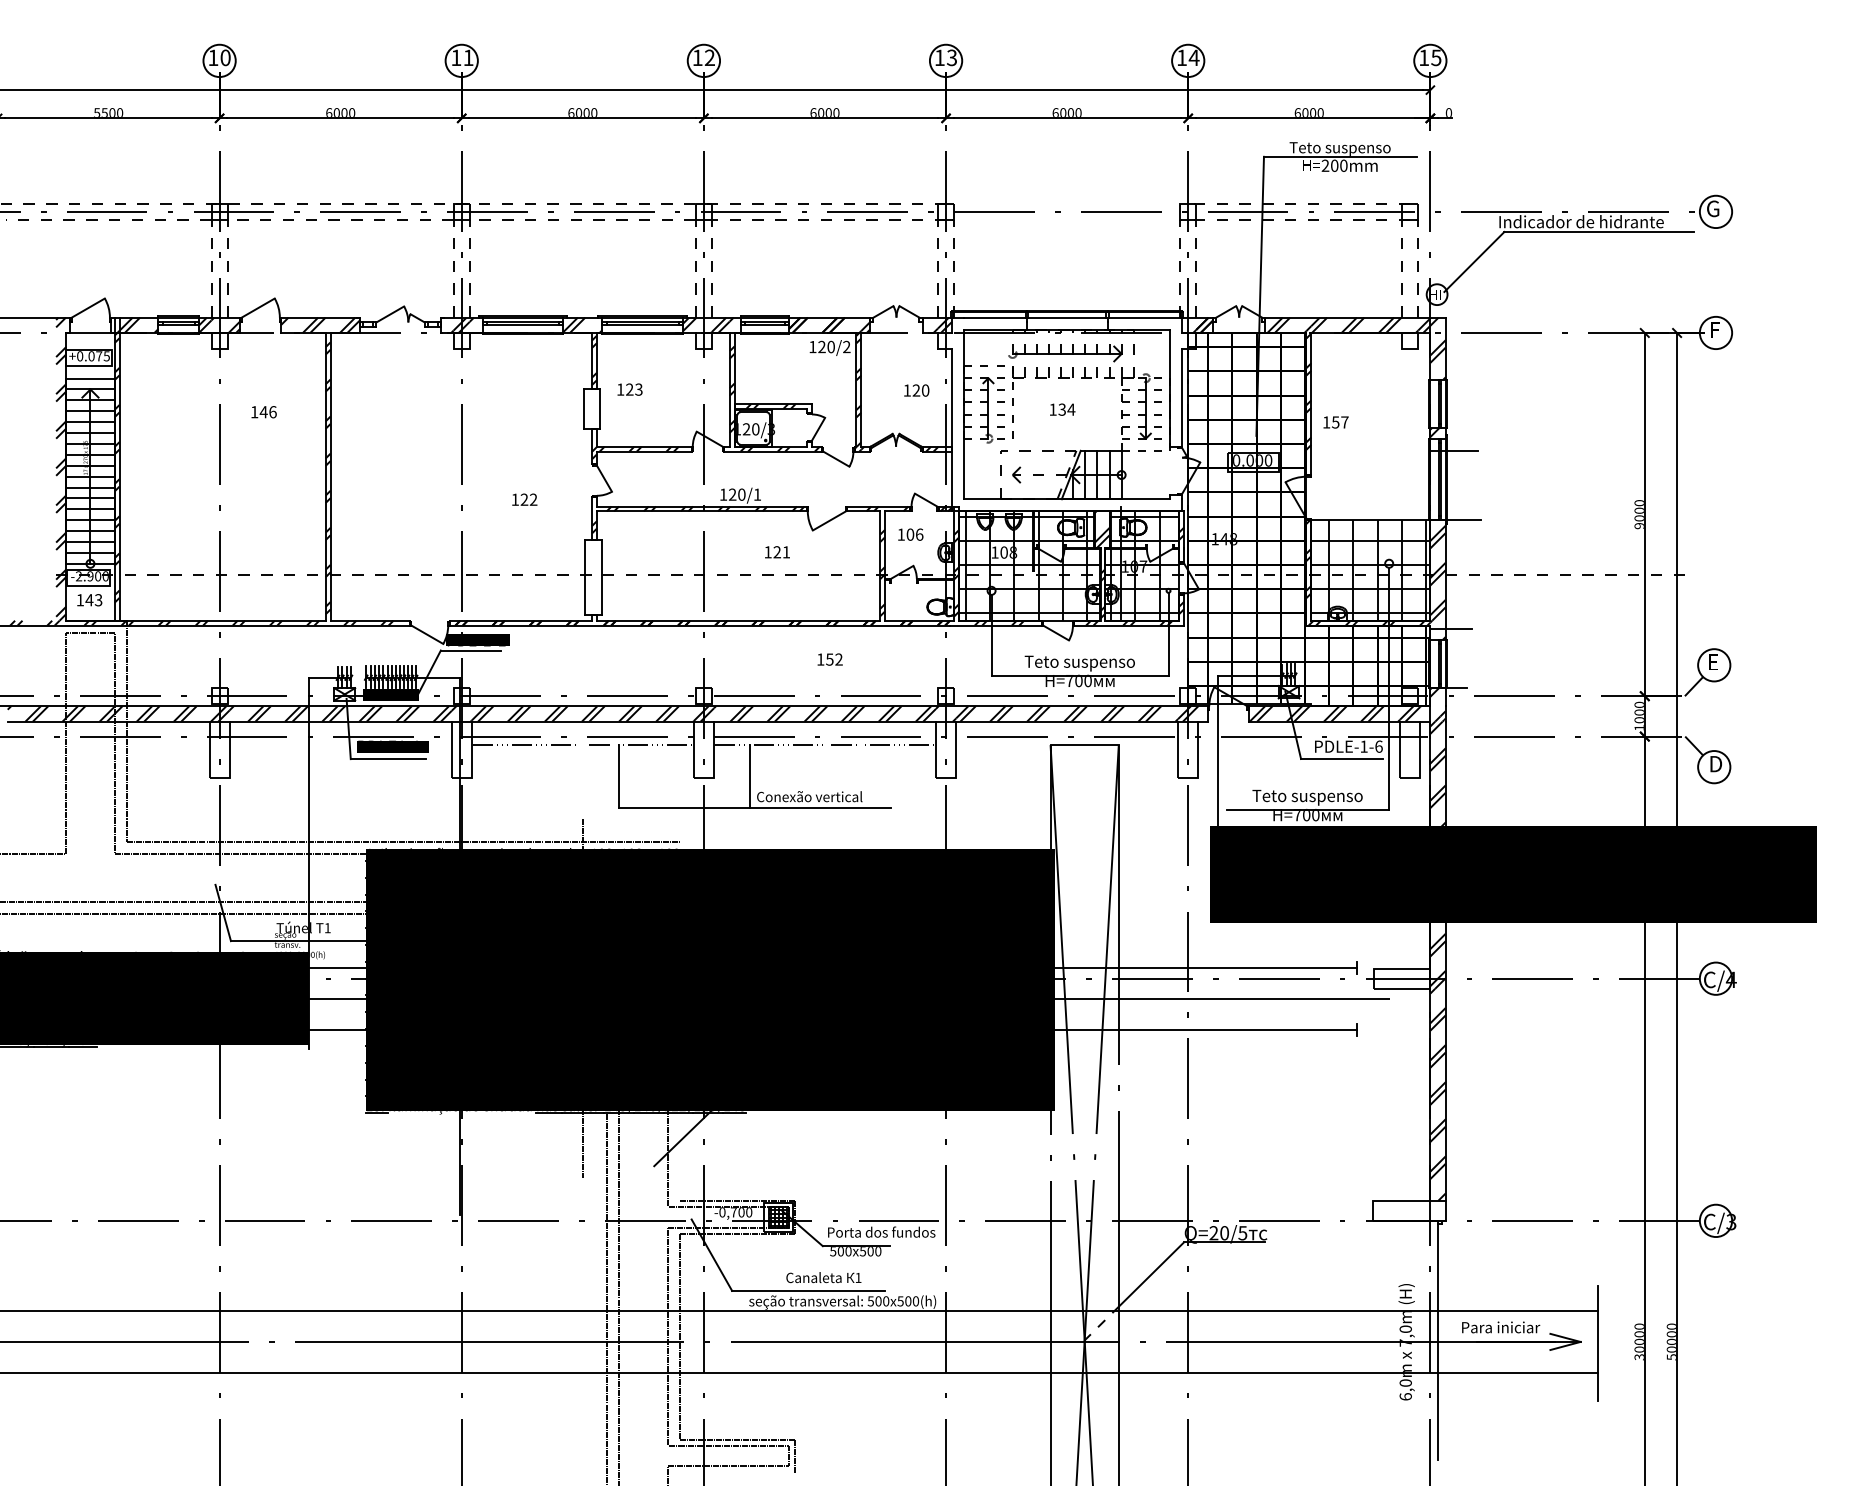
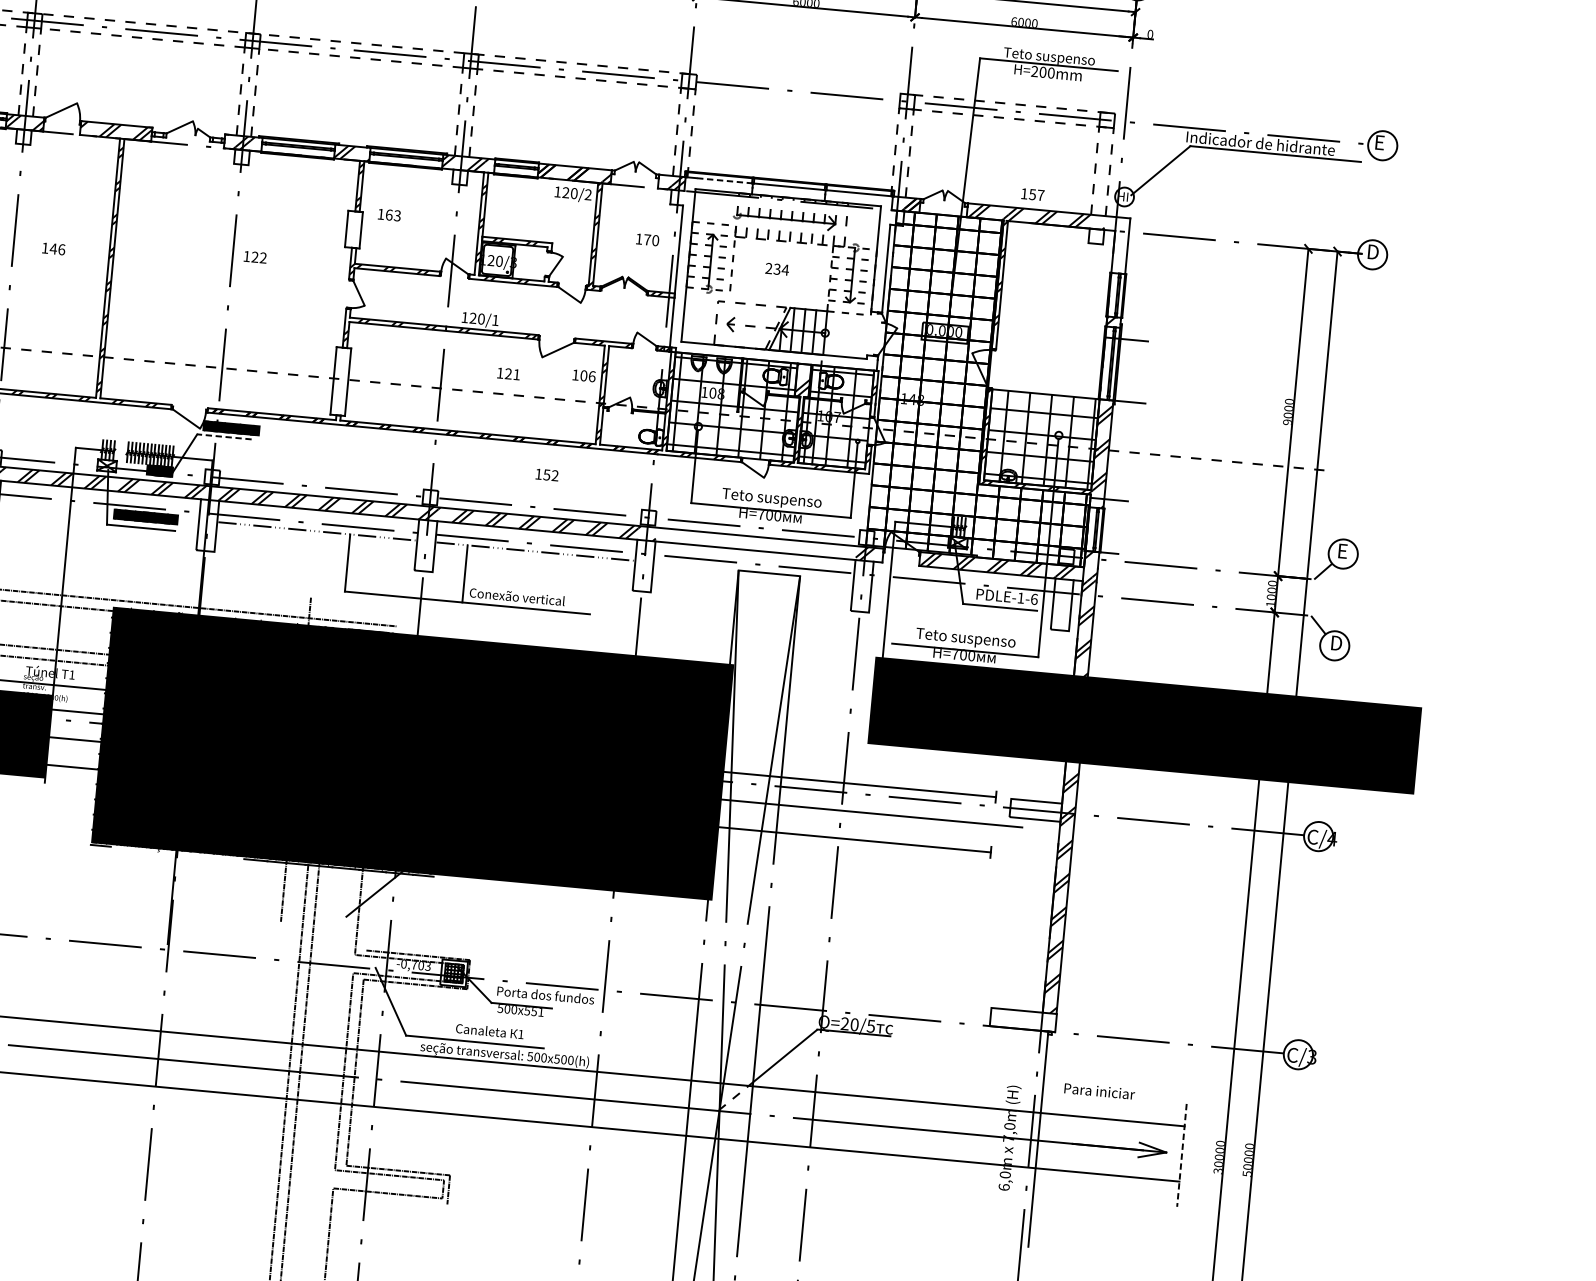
text: (1713, 208) -> (1380, 142), G -> E
line: (995, 317) -> (724, 180), solid -> dashed
hatch: (1428, 324) -> (1114, 223), removed
text: (1716, 329) -> (1373, 251), F -> D
hatch: (1437, 359) -> (1119, 255), removed
text: (629, 389) -> (389, 214), 123 -> 163
text: (916, 390) -> (647, 239), 120 -> 170
text: (1052, 409) -> (768, 268), 134 -> 234
text: (263, 412) -> (53, 249), moved
text: (1335, 422) -> (1032, 194), moved
text: (524, 499) -> (255, 257), moved
text: (910, 534) -> (584, 375), moved
line: (470, 650) -> (223, 436), solid -> dashed
fill: (377, 694) -> (136, 468), removed
hatch: (1067, 713) -> (756, 543), removed
text: (749, 1212) -> (428, 966), -0,700 -> -0,703
text: (874, 1251) -> (537, 1012), 500 -> 551
text: (1501, 1327) -> (1100, 1091), moved
line: (1598, 1344) -> (1182, 1156), solid -> dashed

